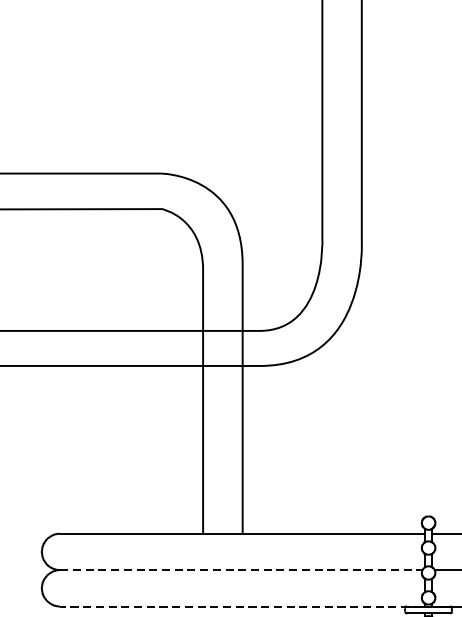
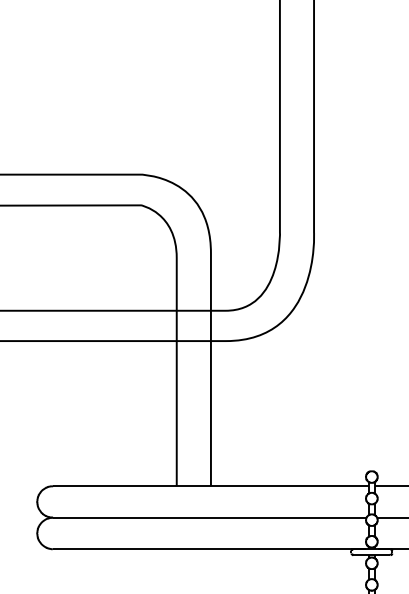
line: (240, 569) -> (209, 517), dashed -> solid
line: (240, 606) -> (209, 549), dashed -> solid

